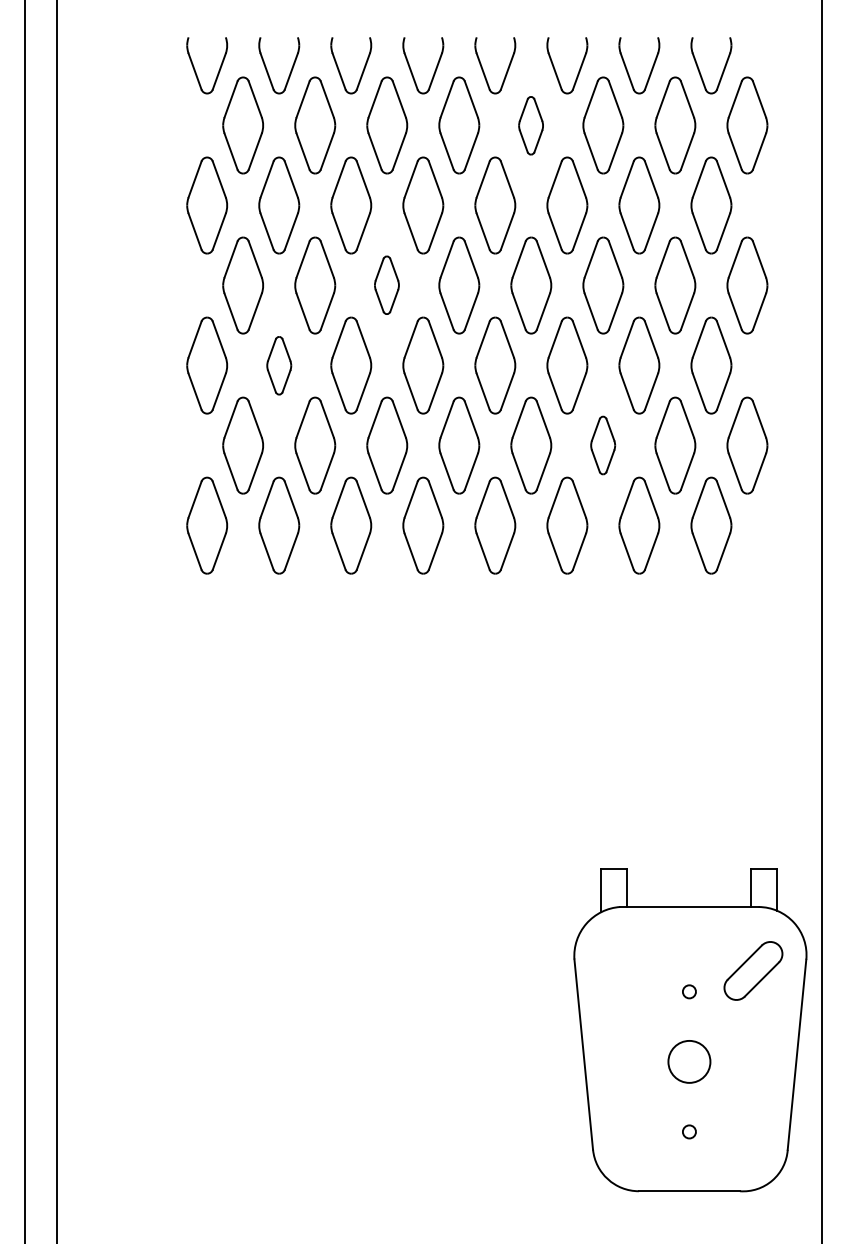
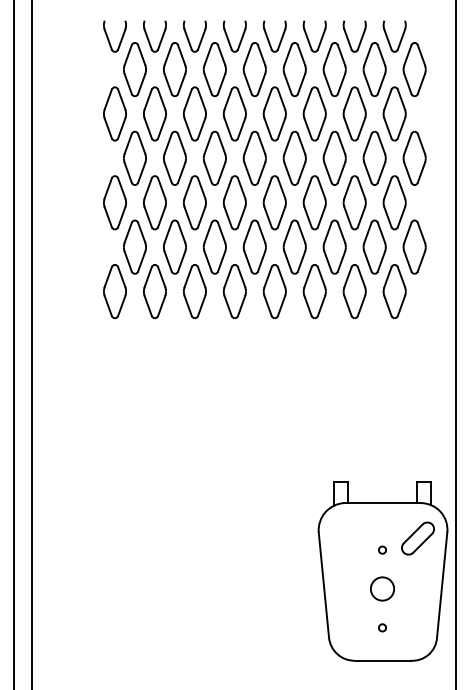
part: (530, 125) -> (294, 69), size x1.67
part: (386, 283) -> (214, 157), size x1.67
part: (278, 365) -> (154, 202), size x1.67
part: (602, 444) -> (334, 246), size x1.67

